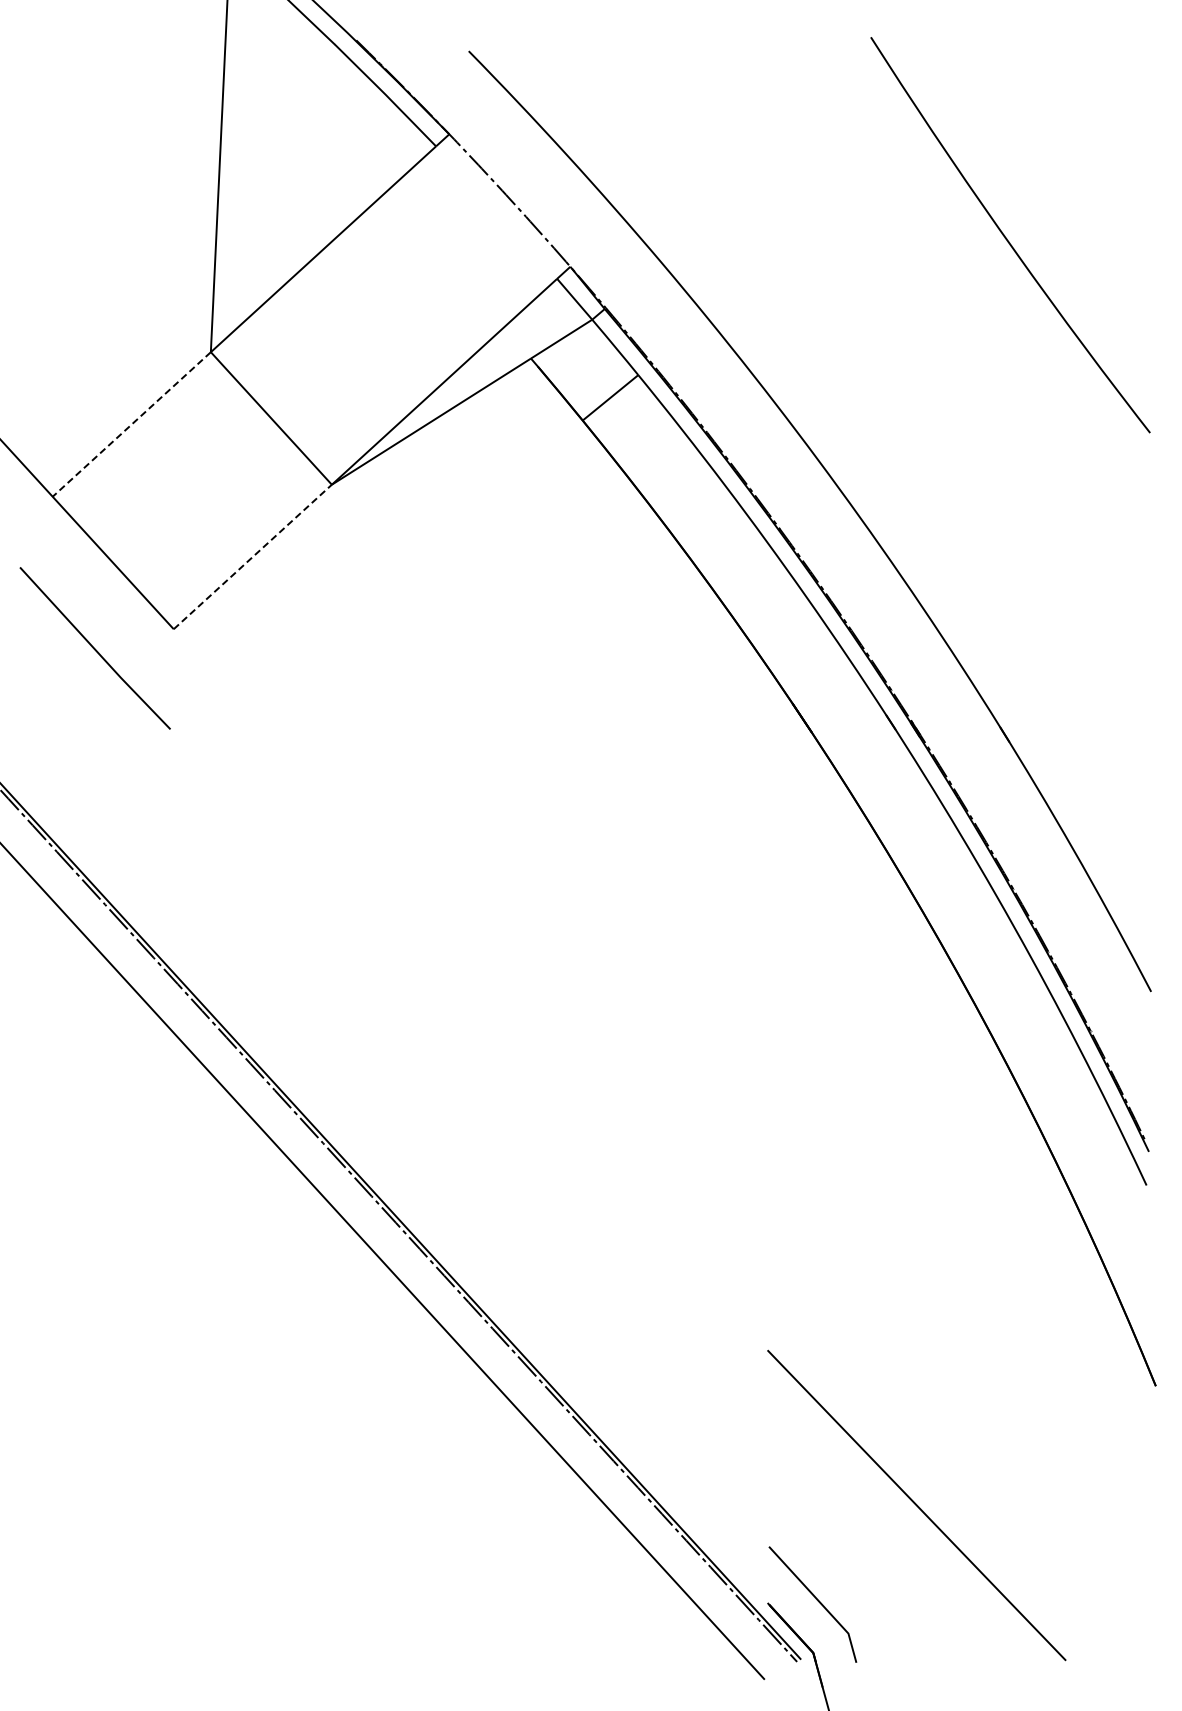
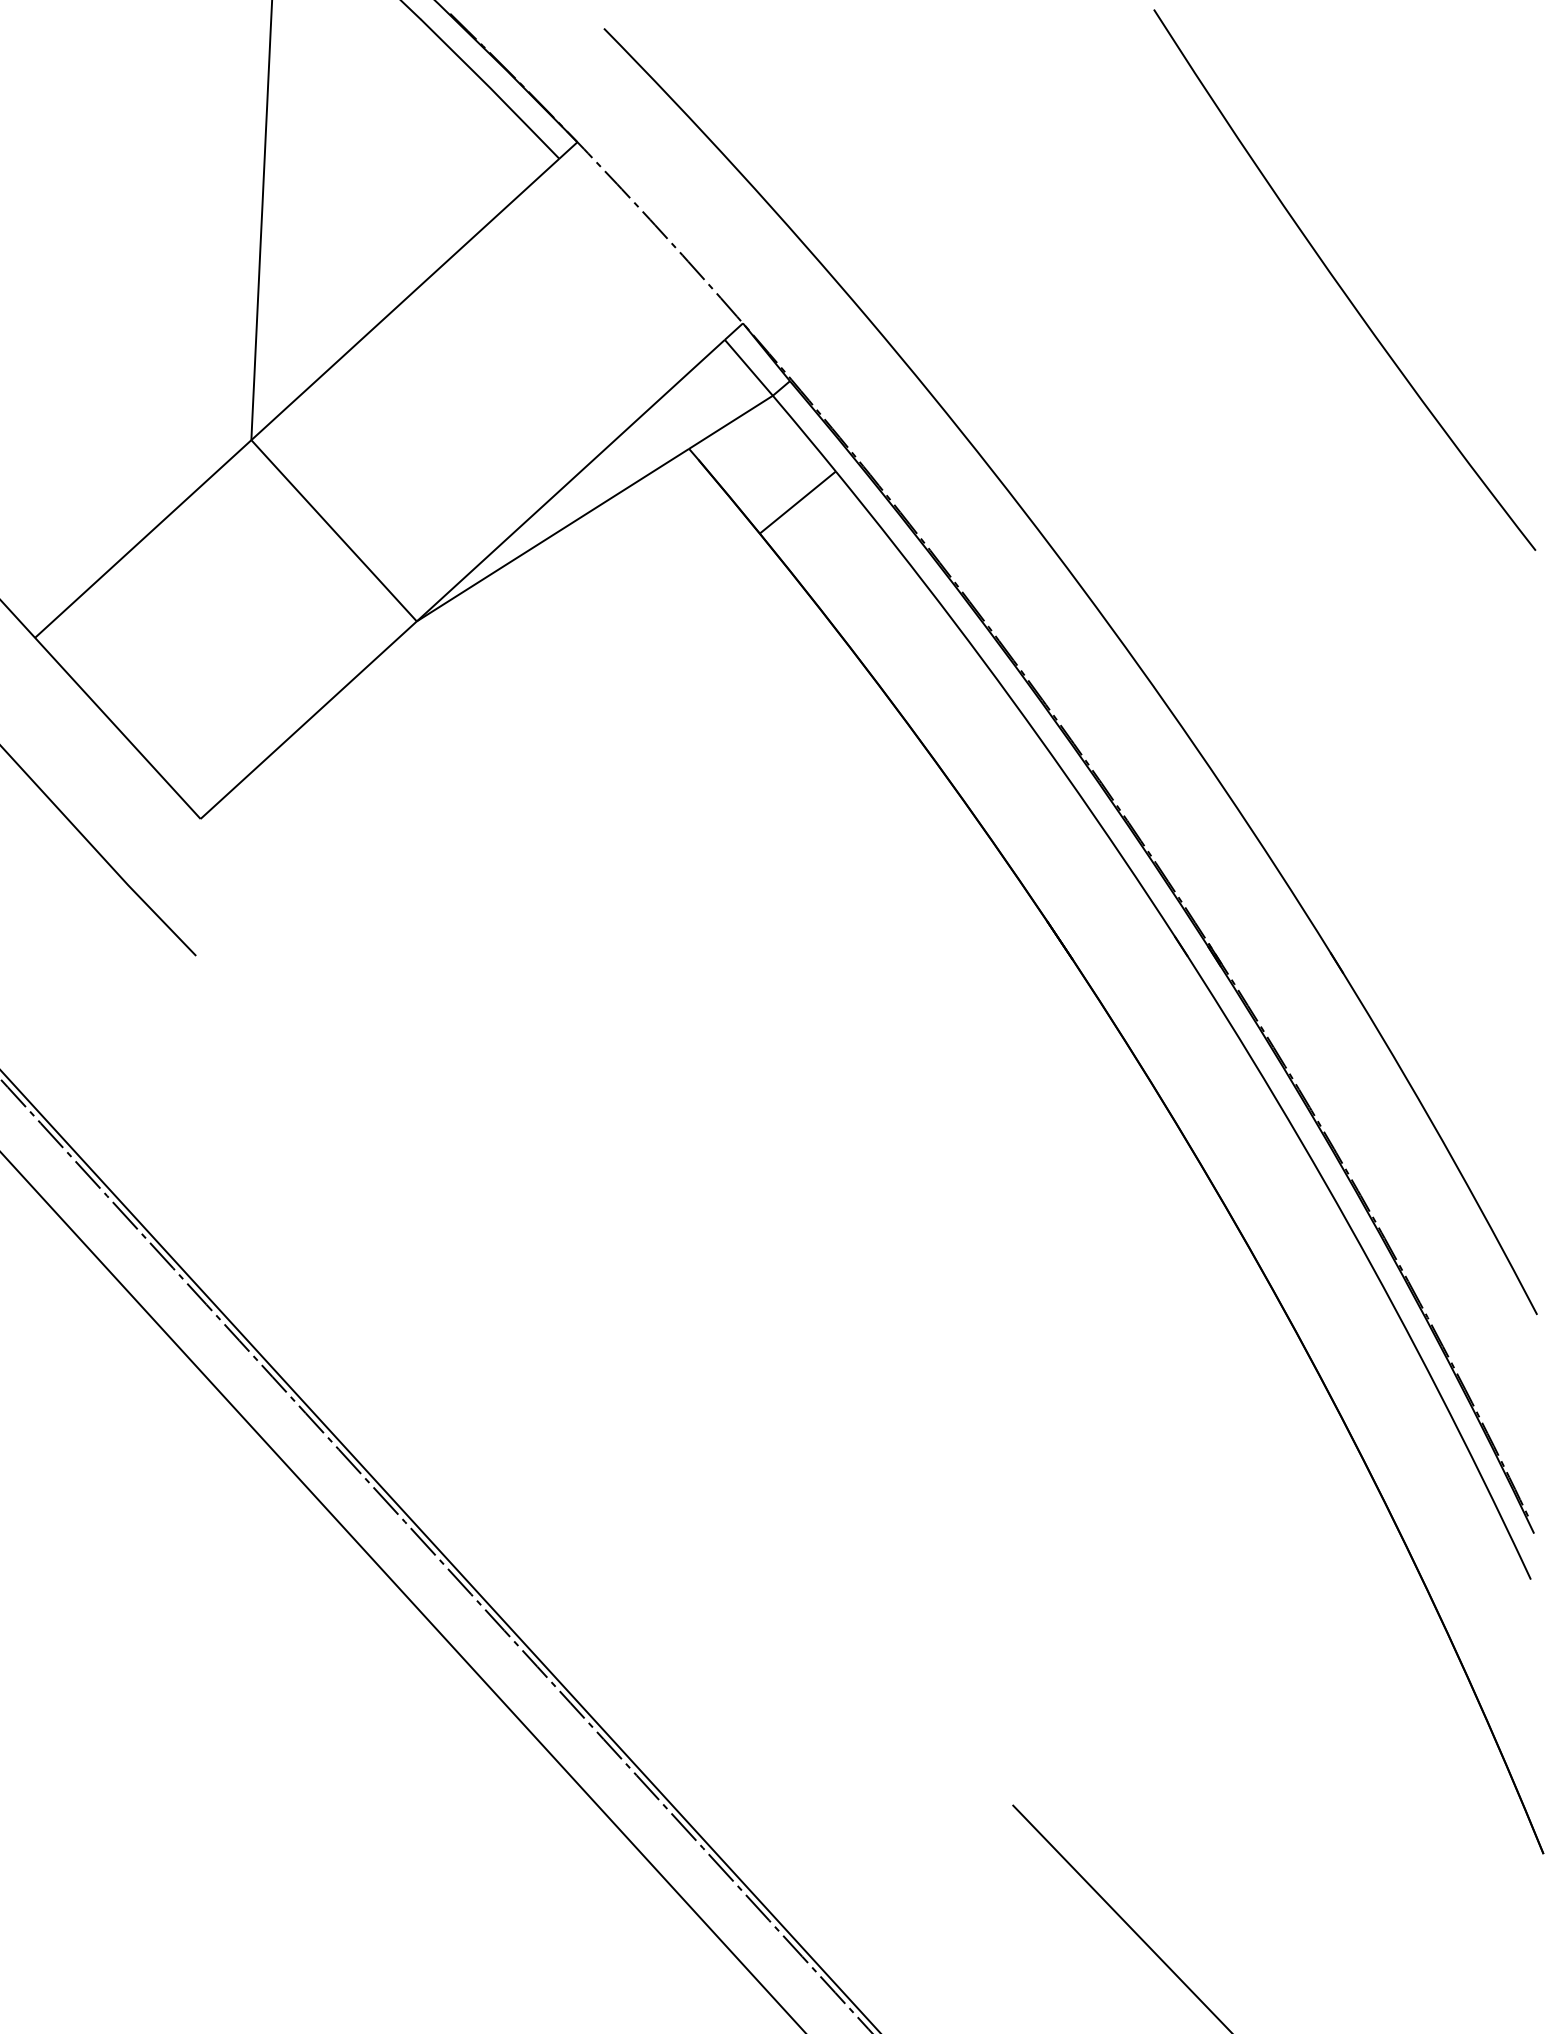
line: (131, 424) -> (142, 539), dashed -> solid
line: (253, 556) -> (309, 719), dashed -> solid

